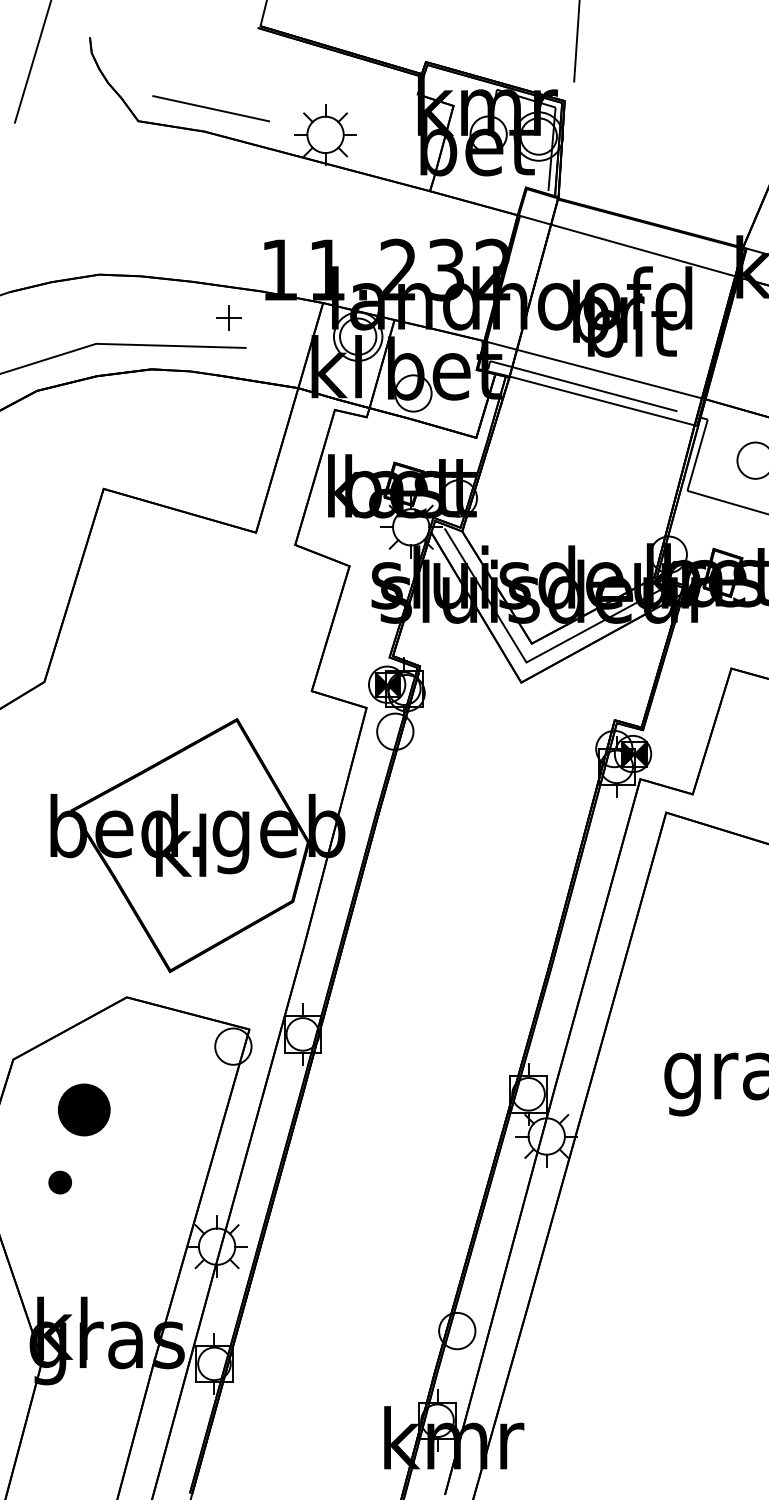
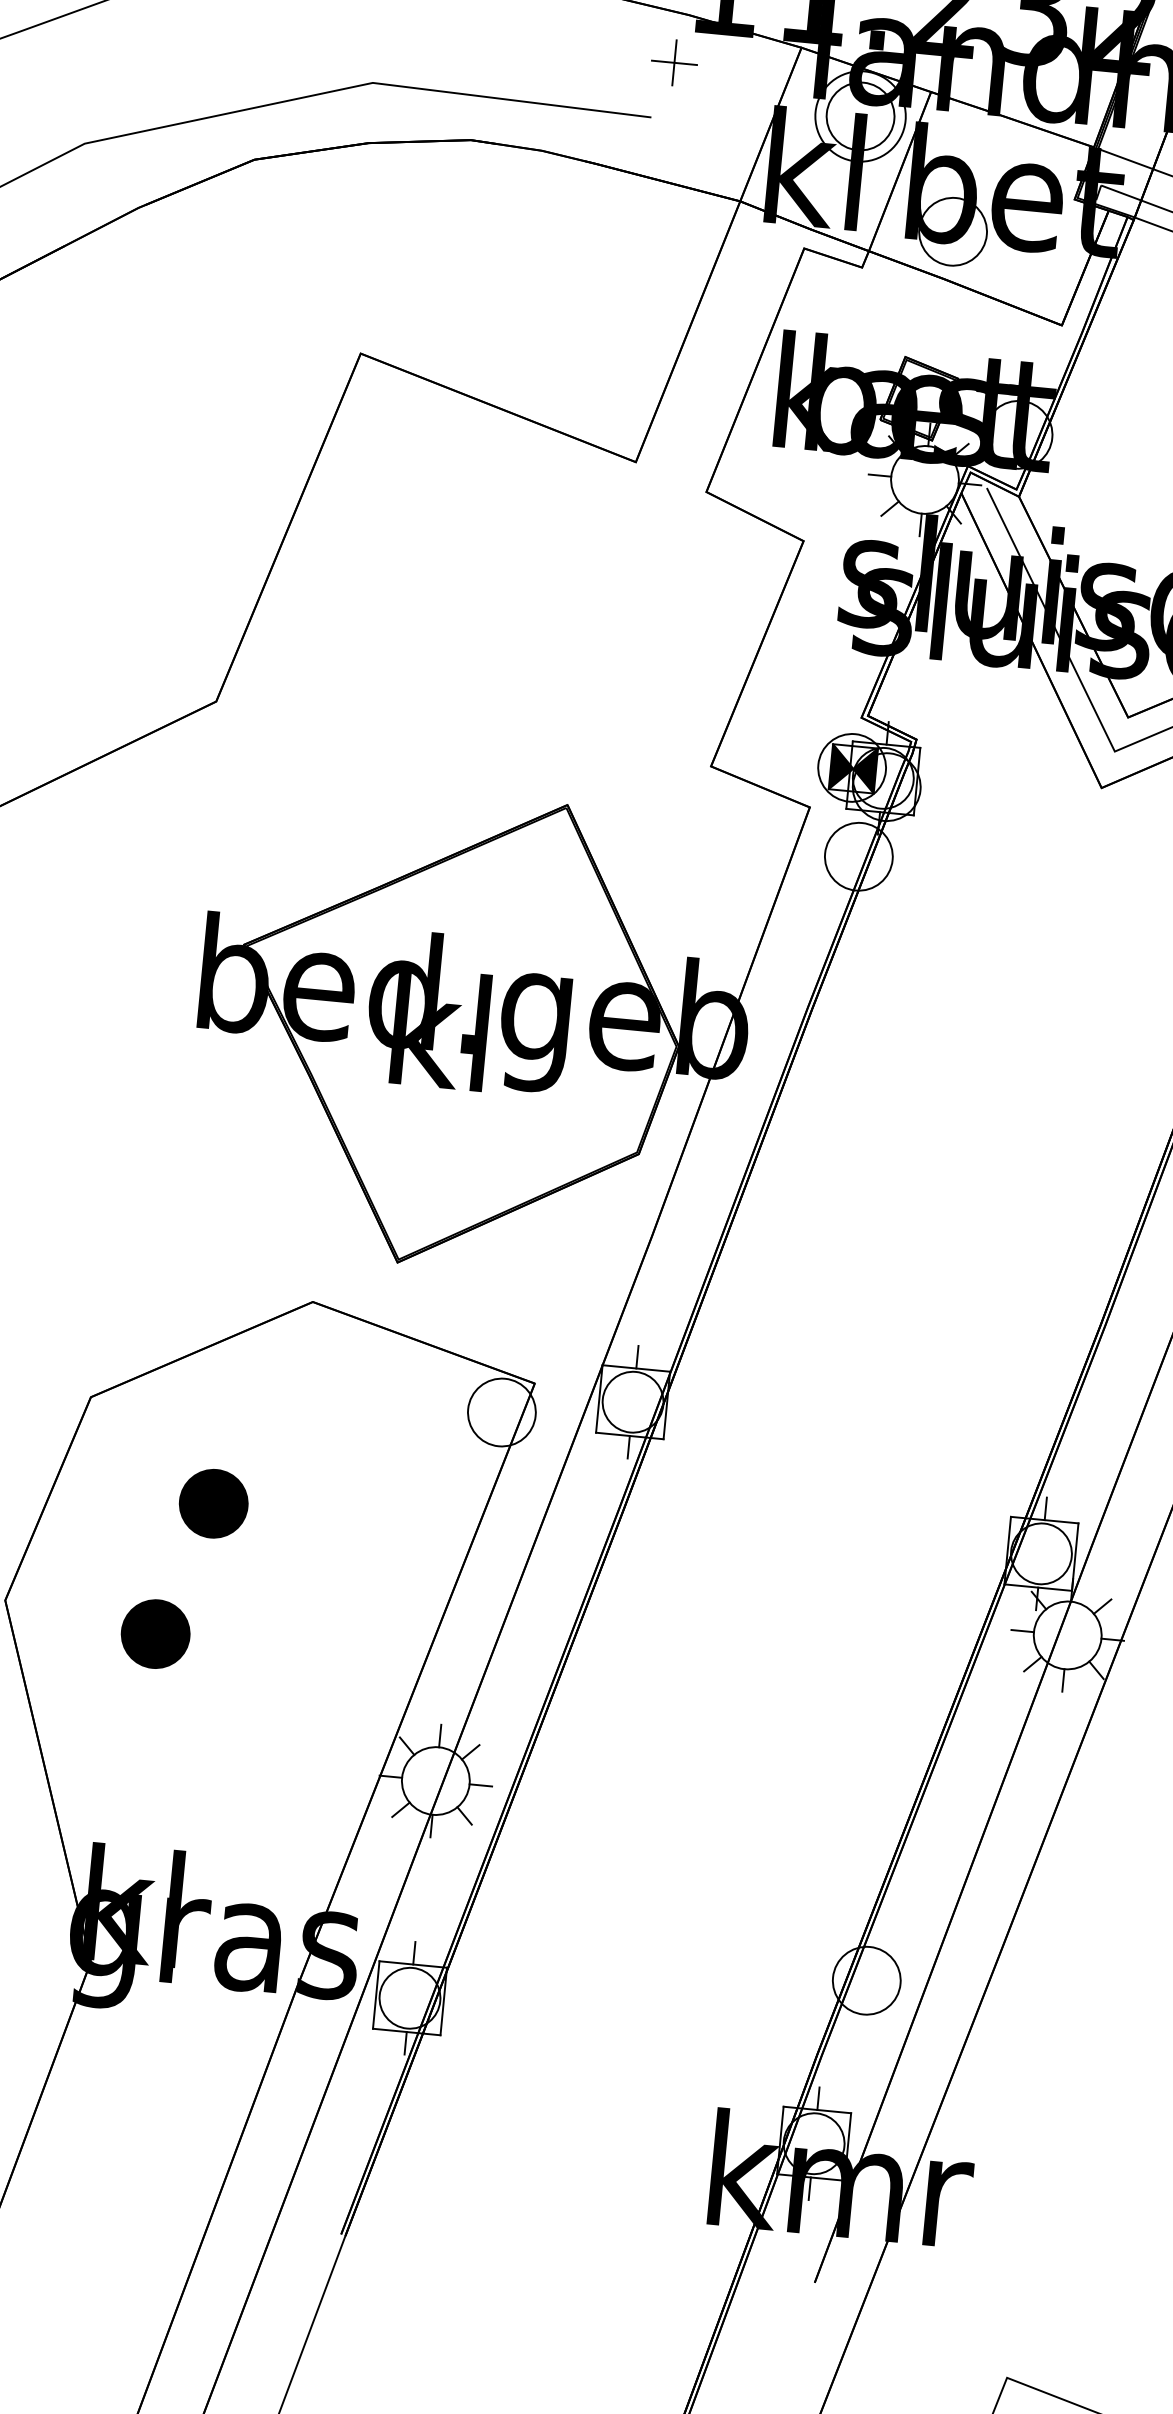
part: (228, 317) -> (673, 62), moved
part: (84, 1110) -> (213, 1504), size x0.71
part: (60, 1182) -> (156, 1633), size x1.67

